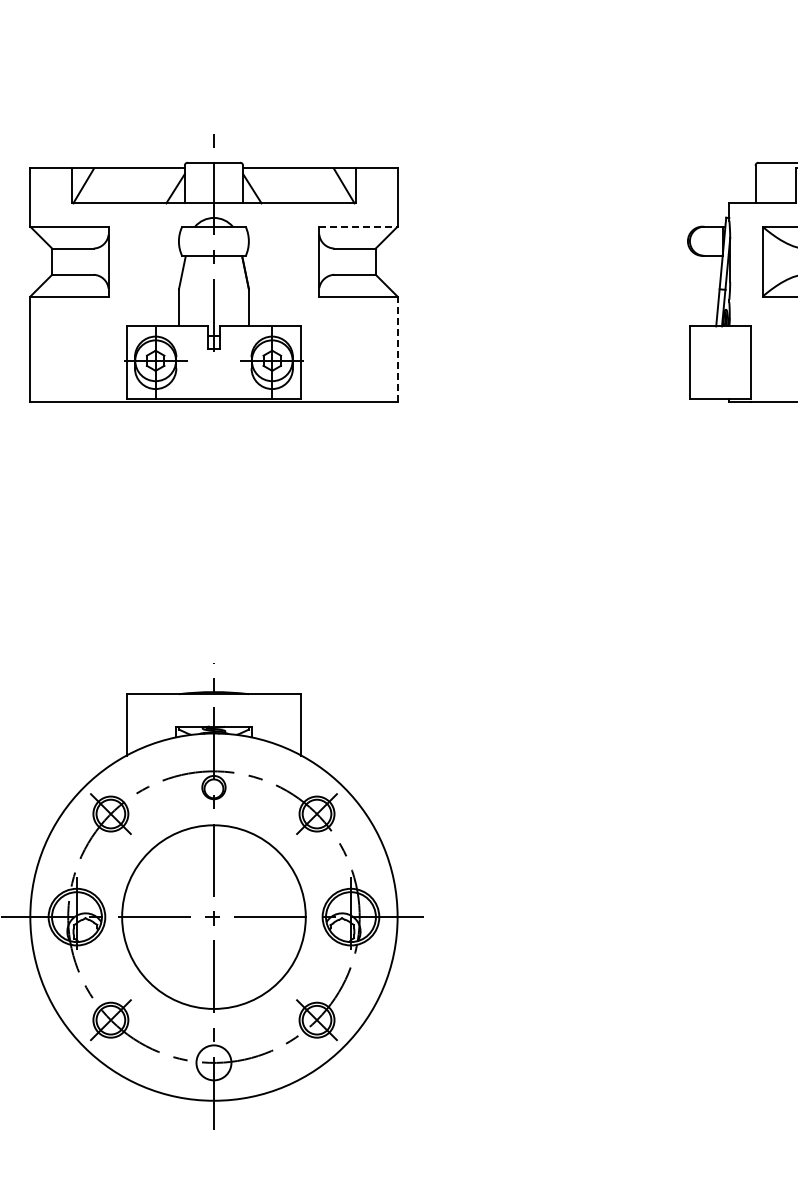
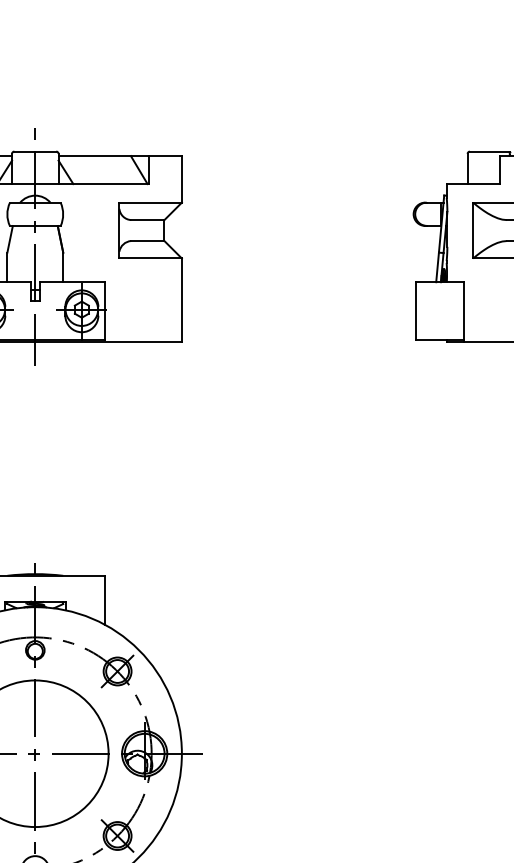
line: (358, 226) -> (150, 202), dashed -> solid
line: (397, 348) -> (181, 299), dashed -> solid
line: (213, 398) -> (34, 339), added

